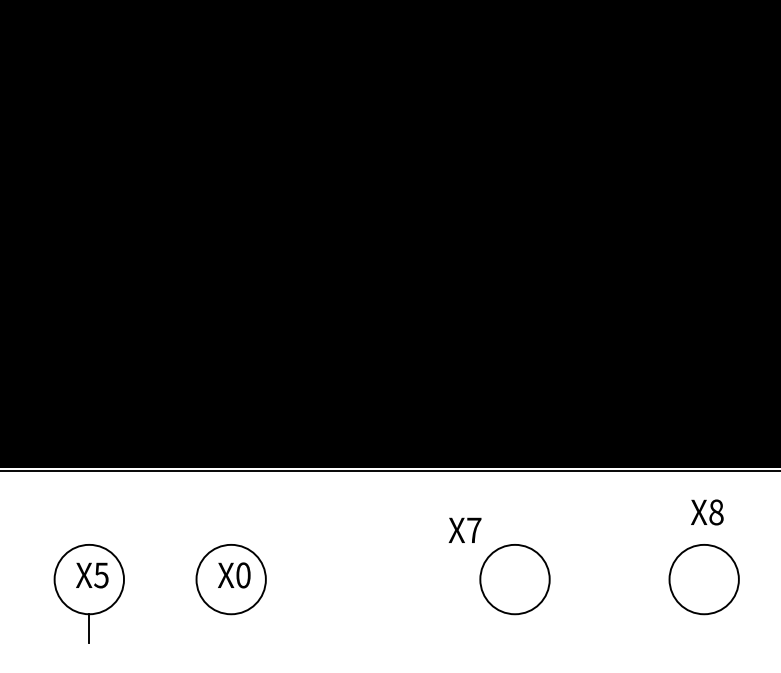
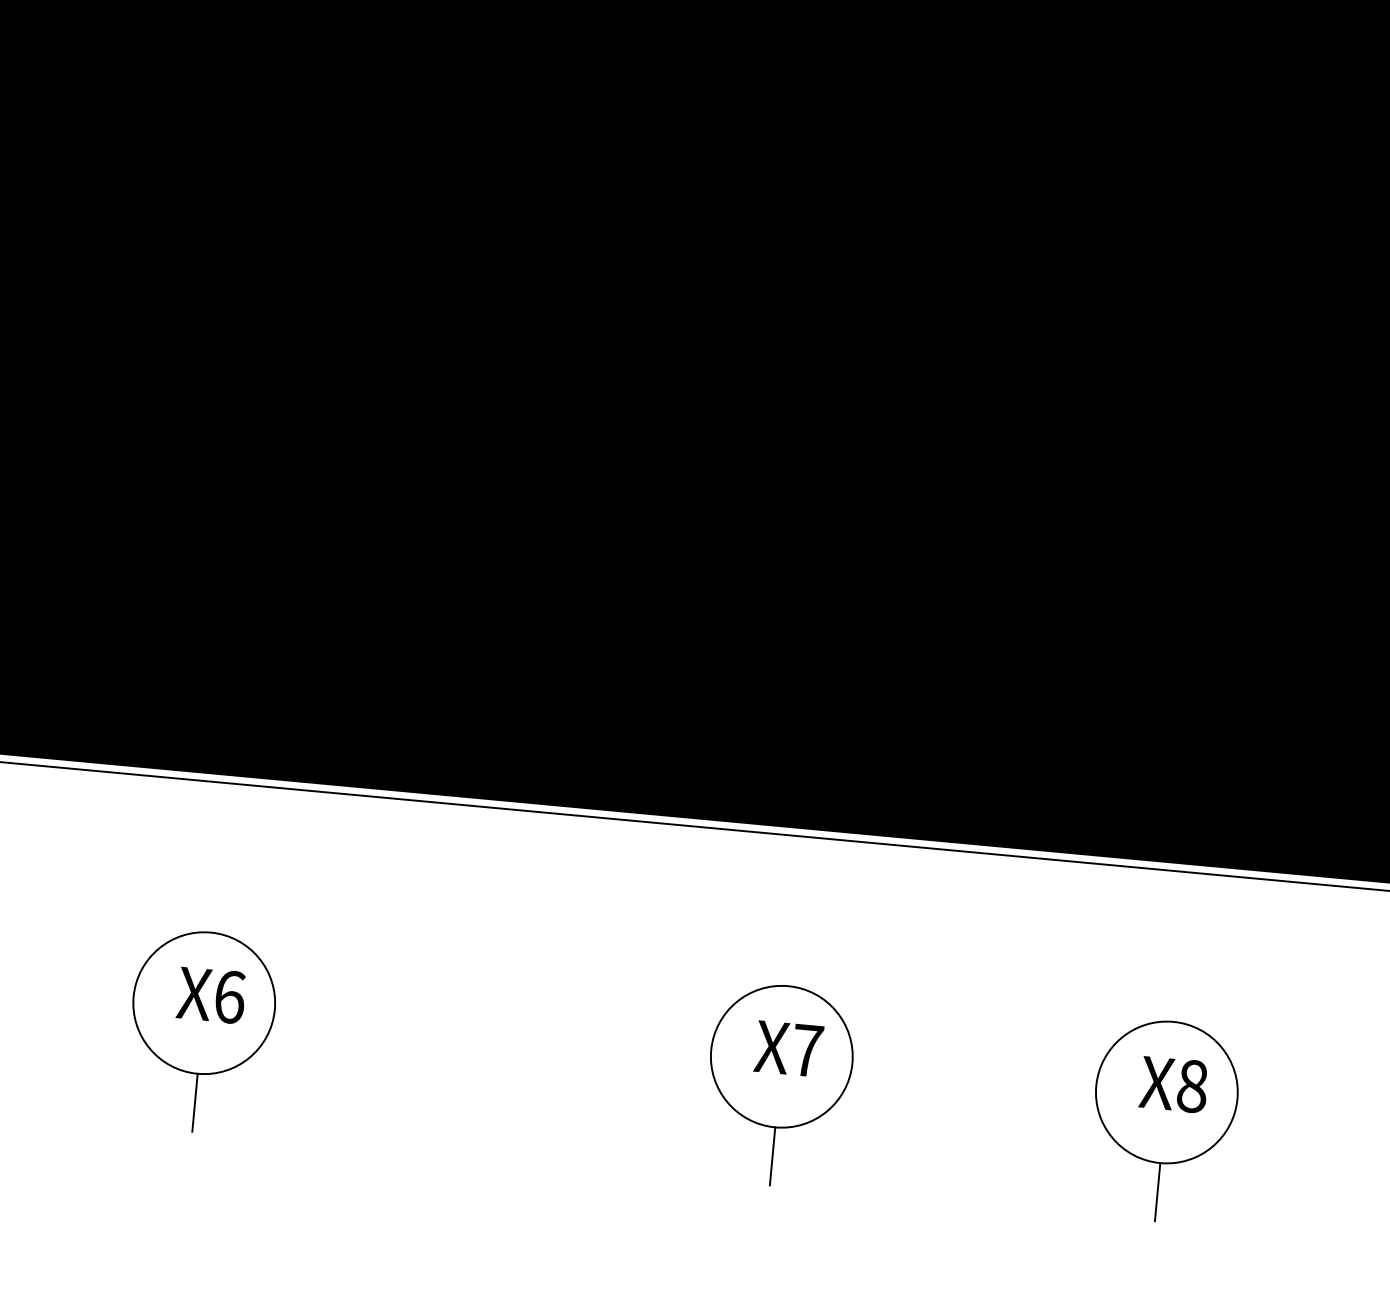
text: (707, 512) -> (1174, 1084), moved
text: (464, 529) -> (787, 1046), moved
text: (243, 575) -> (230, 997), X0 -> X6
line: (231, 628) -> (195, 1102), added
line: (515, 628) -> (773, 1156), added
line: (704, 628) -> (1158, 1192), added

